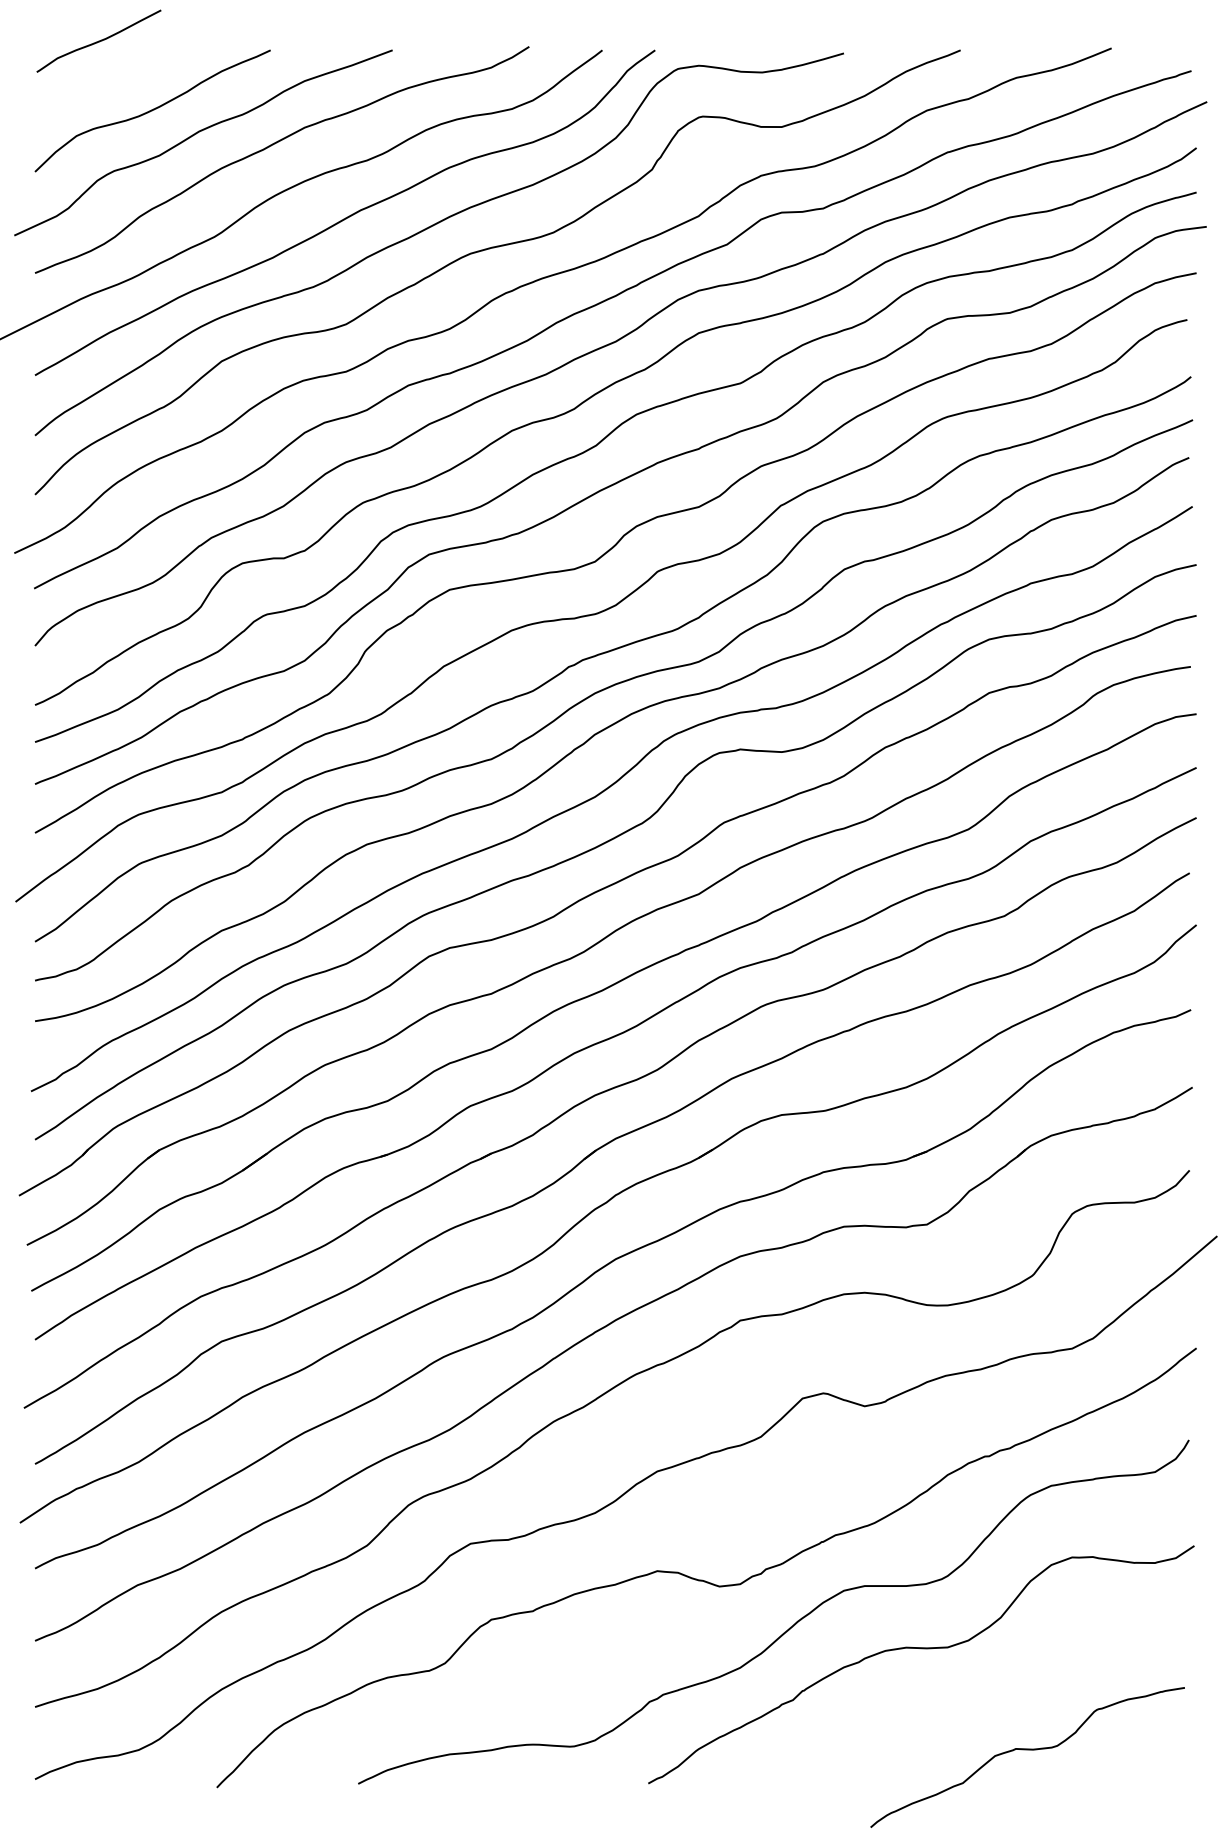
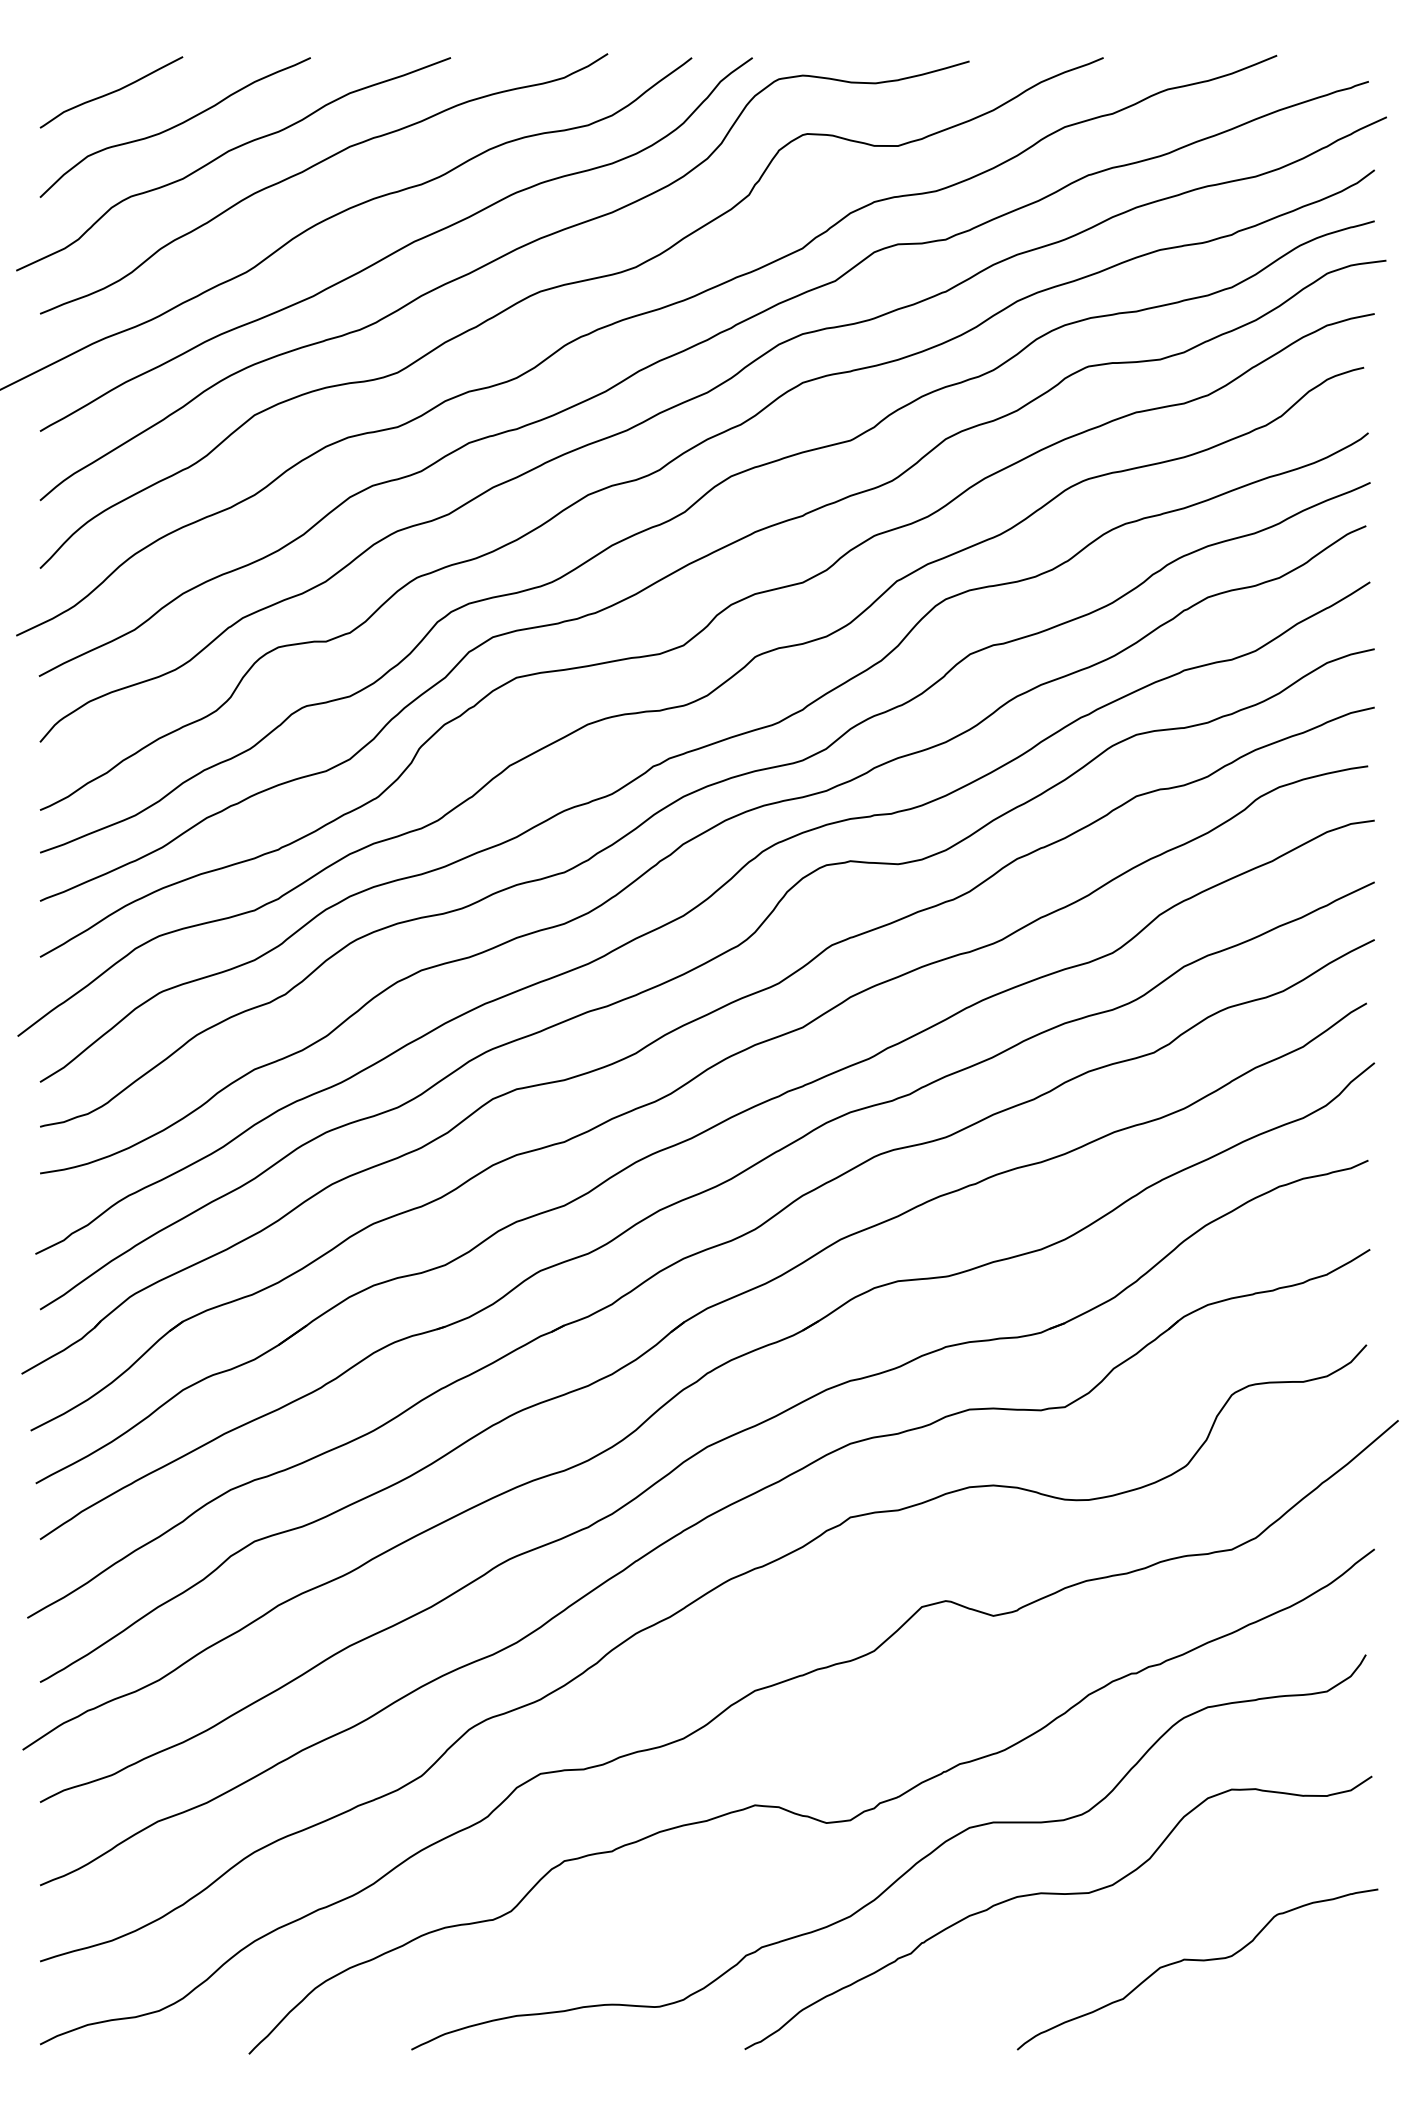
curve: (98, 41) -> (111, 92), moved
curve: (1027, 1750) -> (1197, 1961), moved

